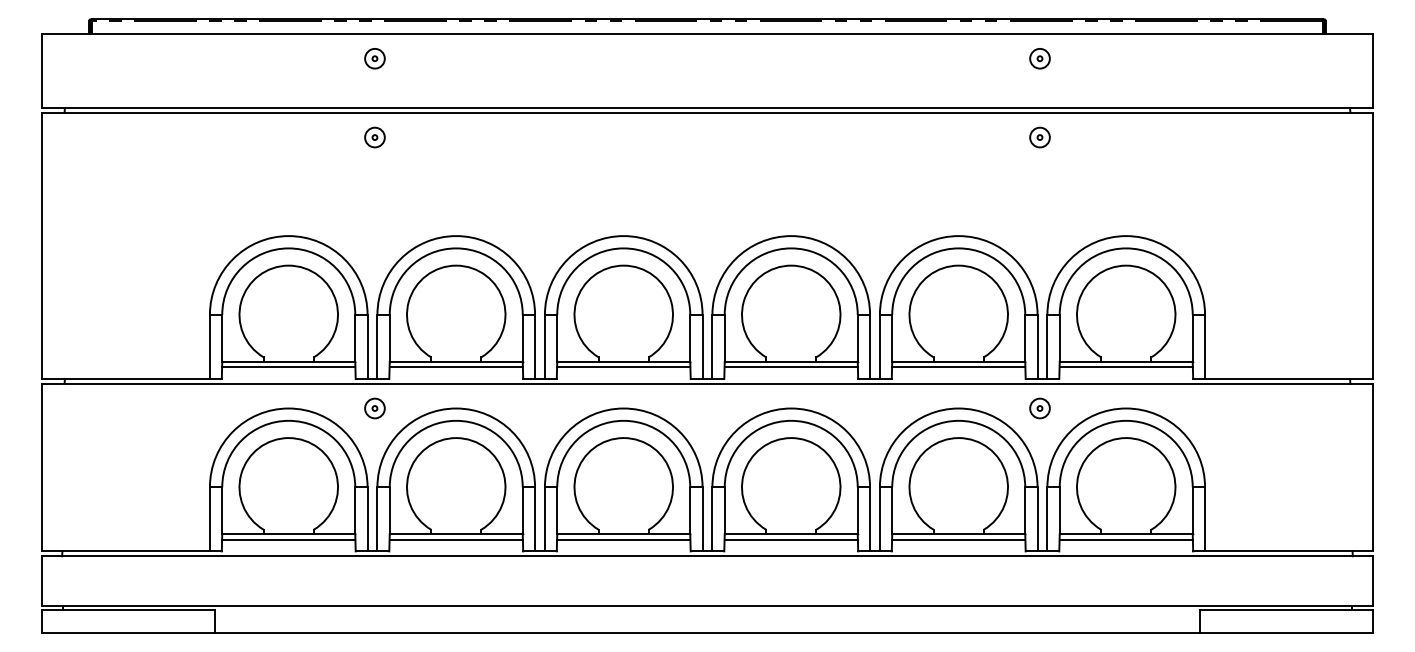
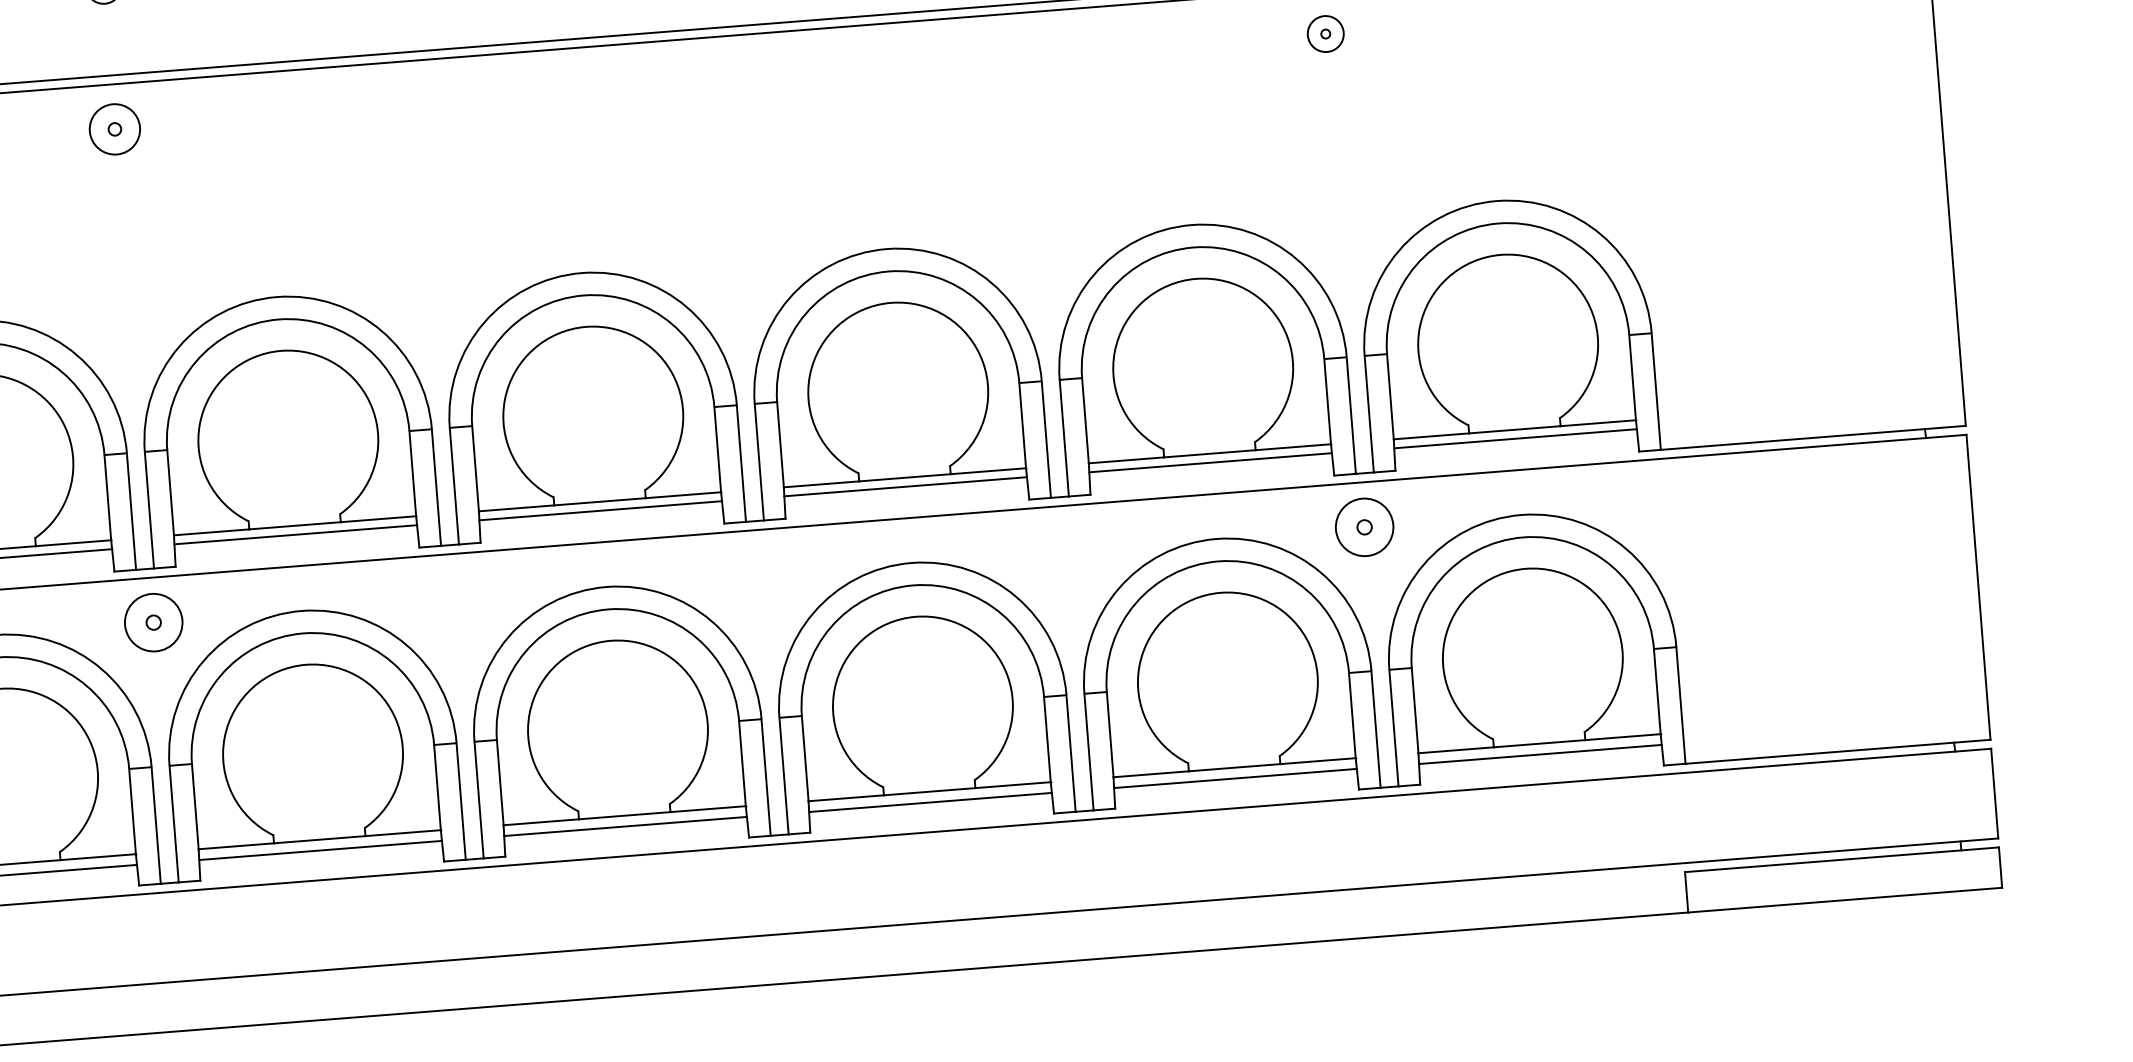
part: (374, 137) -> (114, 129), size x1.4
part: (374, 408) -> (152, 622), size x1.6
part: (1039, 408) -> (1363, 527), size x1.6

